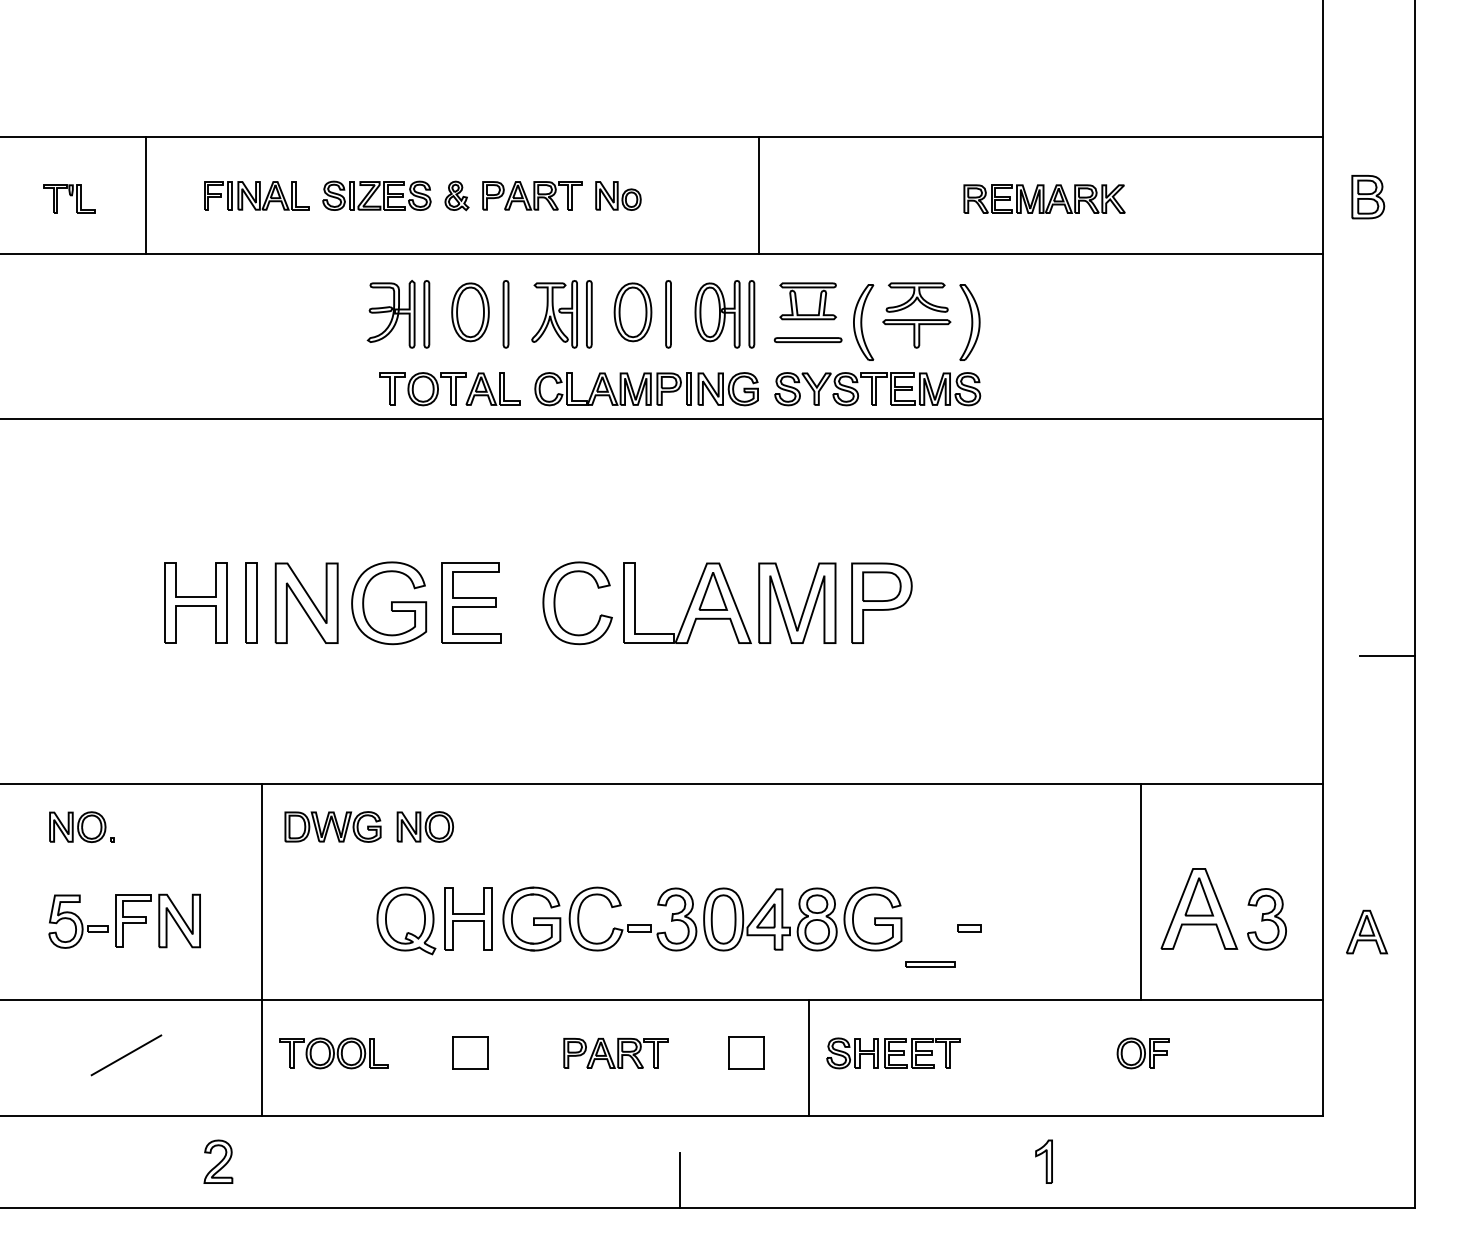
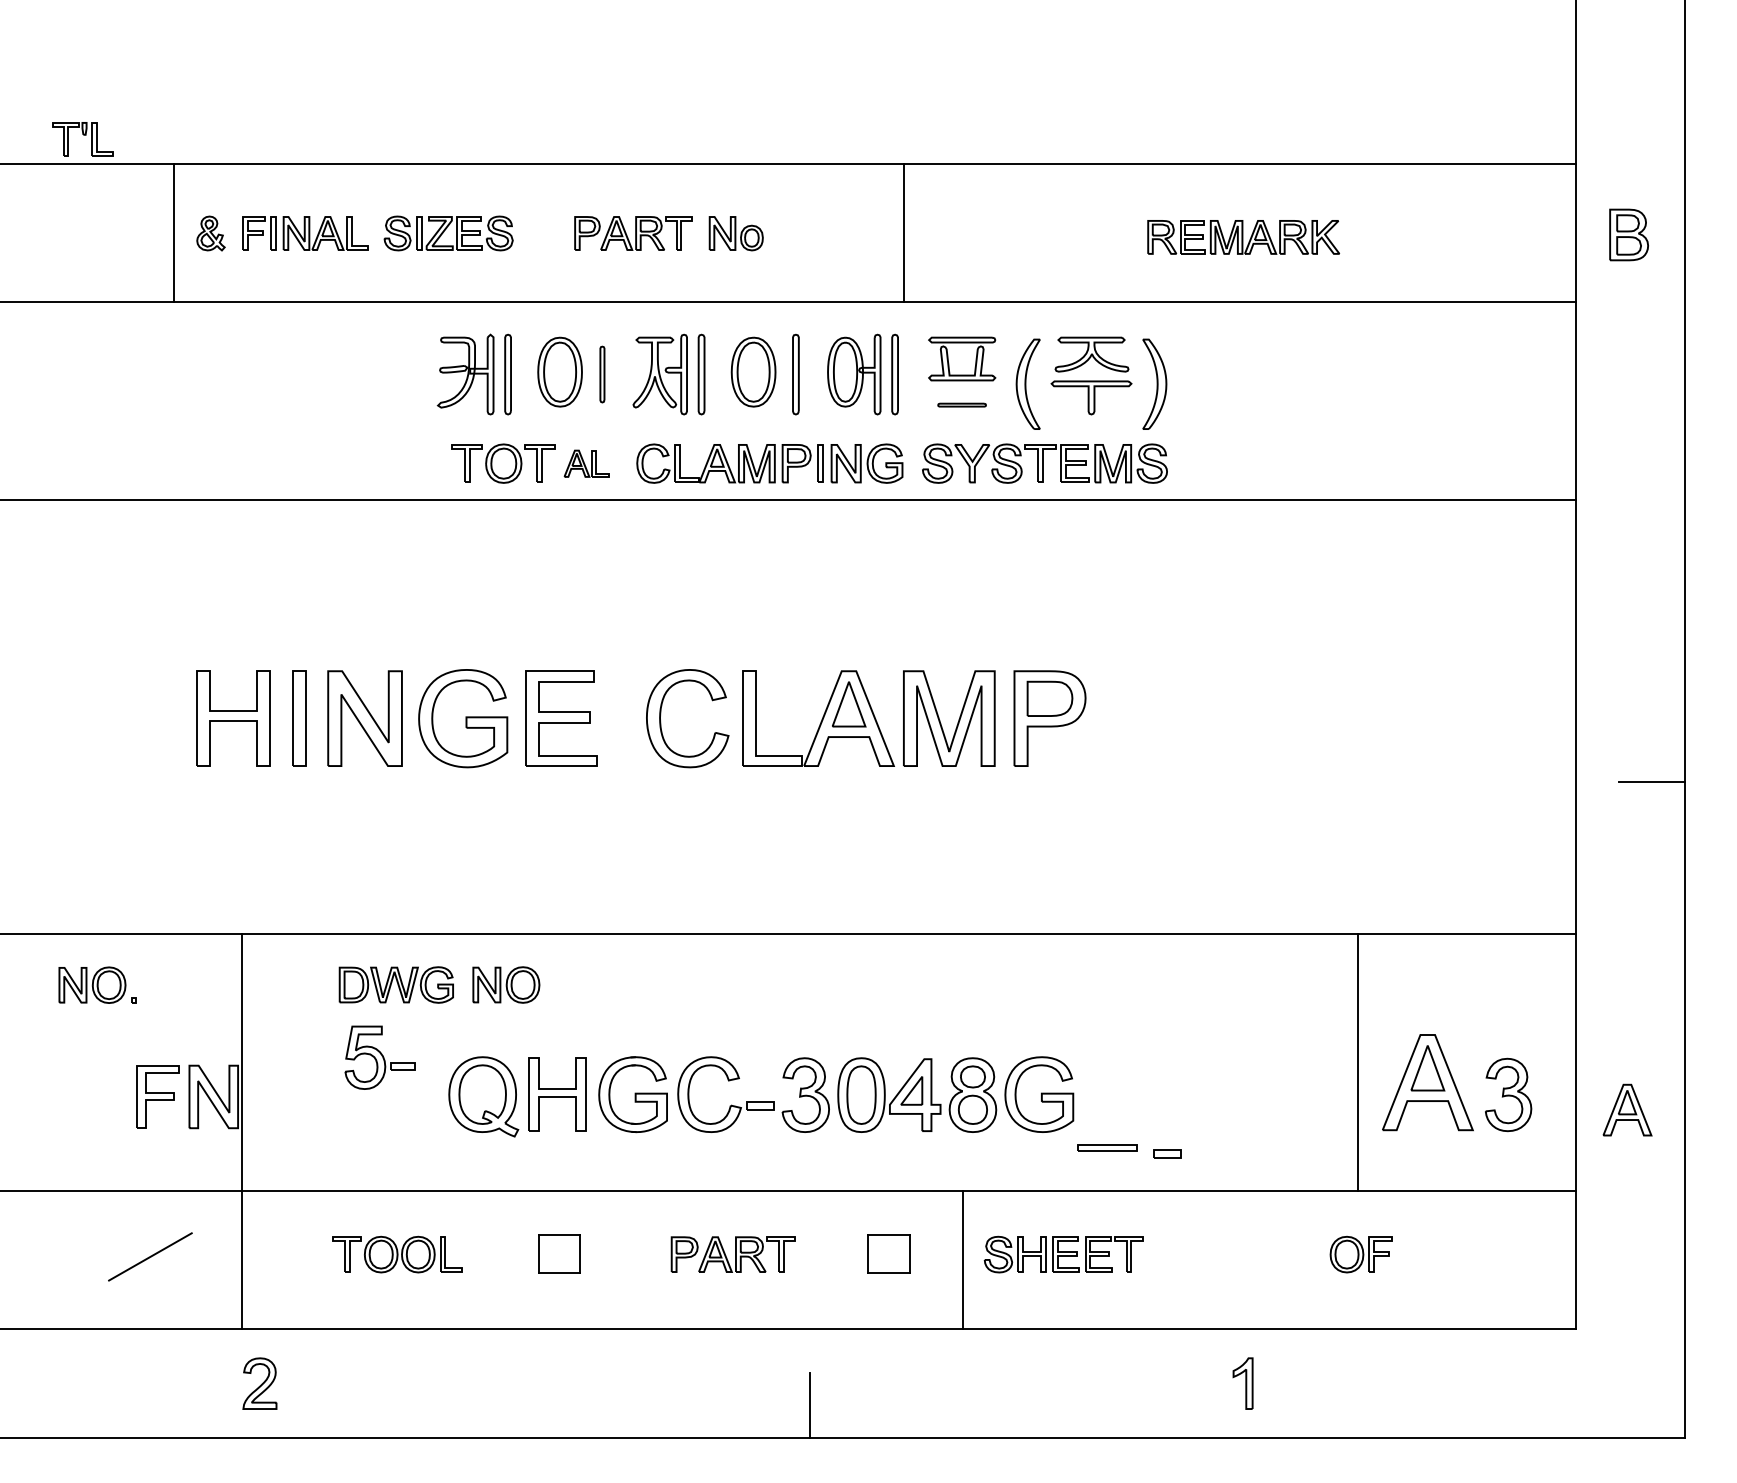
part: (456, 195) -> (210, 233), moved
part: (69, 199) -> (82, 139), moved
part: (506, 314) -> (602, 374), size x0.7
part: (807, 339) -> (961, 404), size x0.6
part: (492, 389) -> (586, 463), size x0.7
part: (77, 921) -> (379, 1057), moved
part: (968, 928) -> (1167, 1153), moved
line: (261, 950) -> (241, 1131), moved

